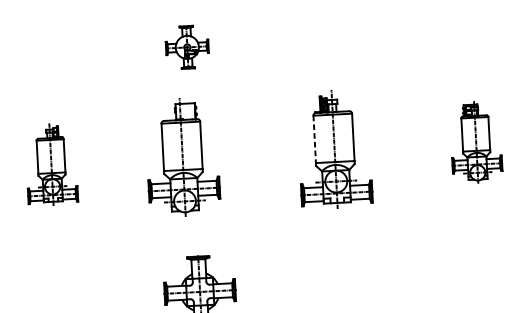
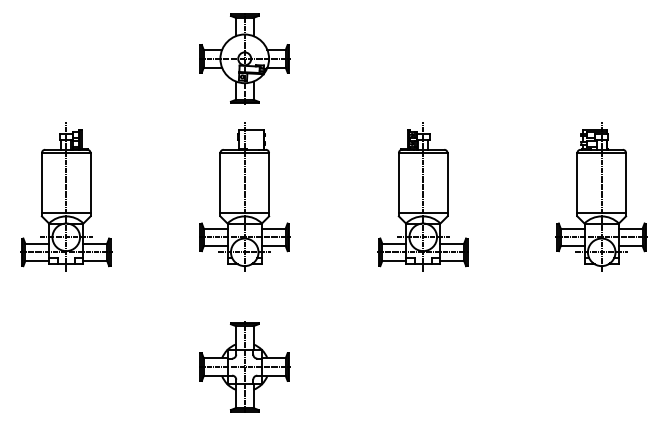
part: (187, 47) -> (244, 58), size x1.67
line: (314, 139) -> (398, 182), dashed -> solid
part: (476, 141) -> (601, 196), size x1.43
part: (182, 157) -> (244, 196), moved
part: (51, 164) -> (66, 196), size x1.43

